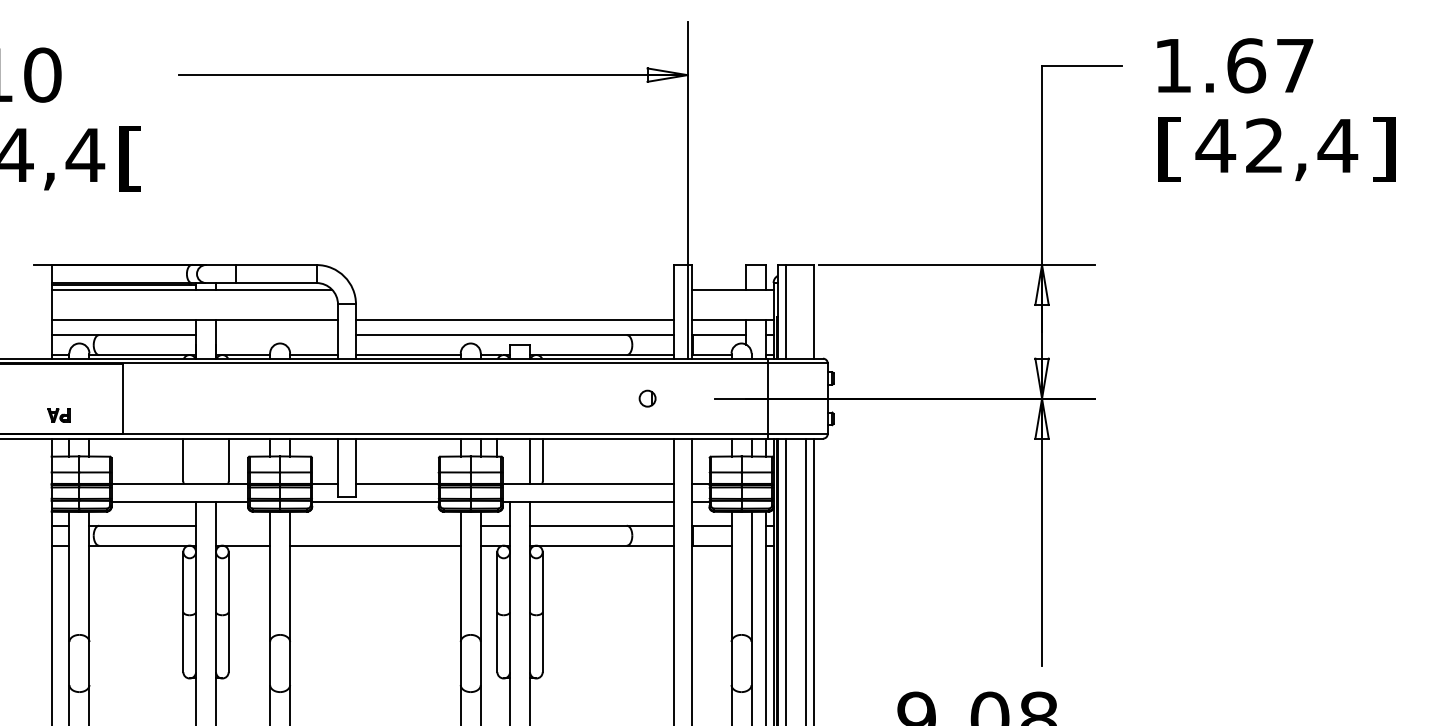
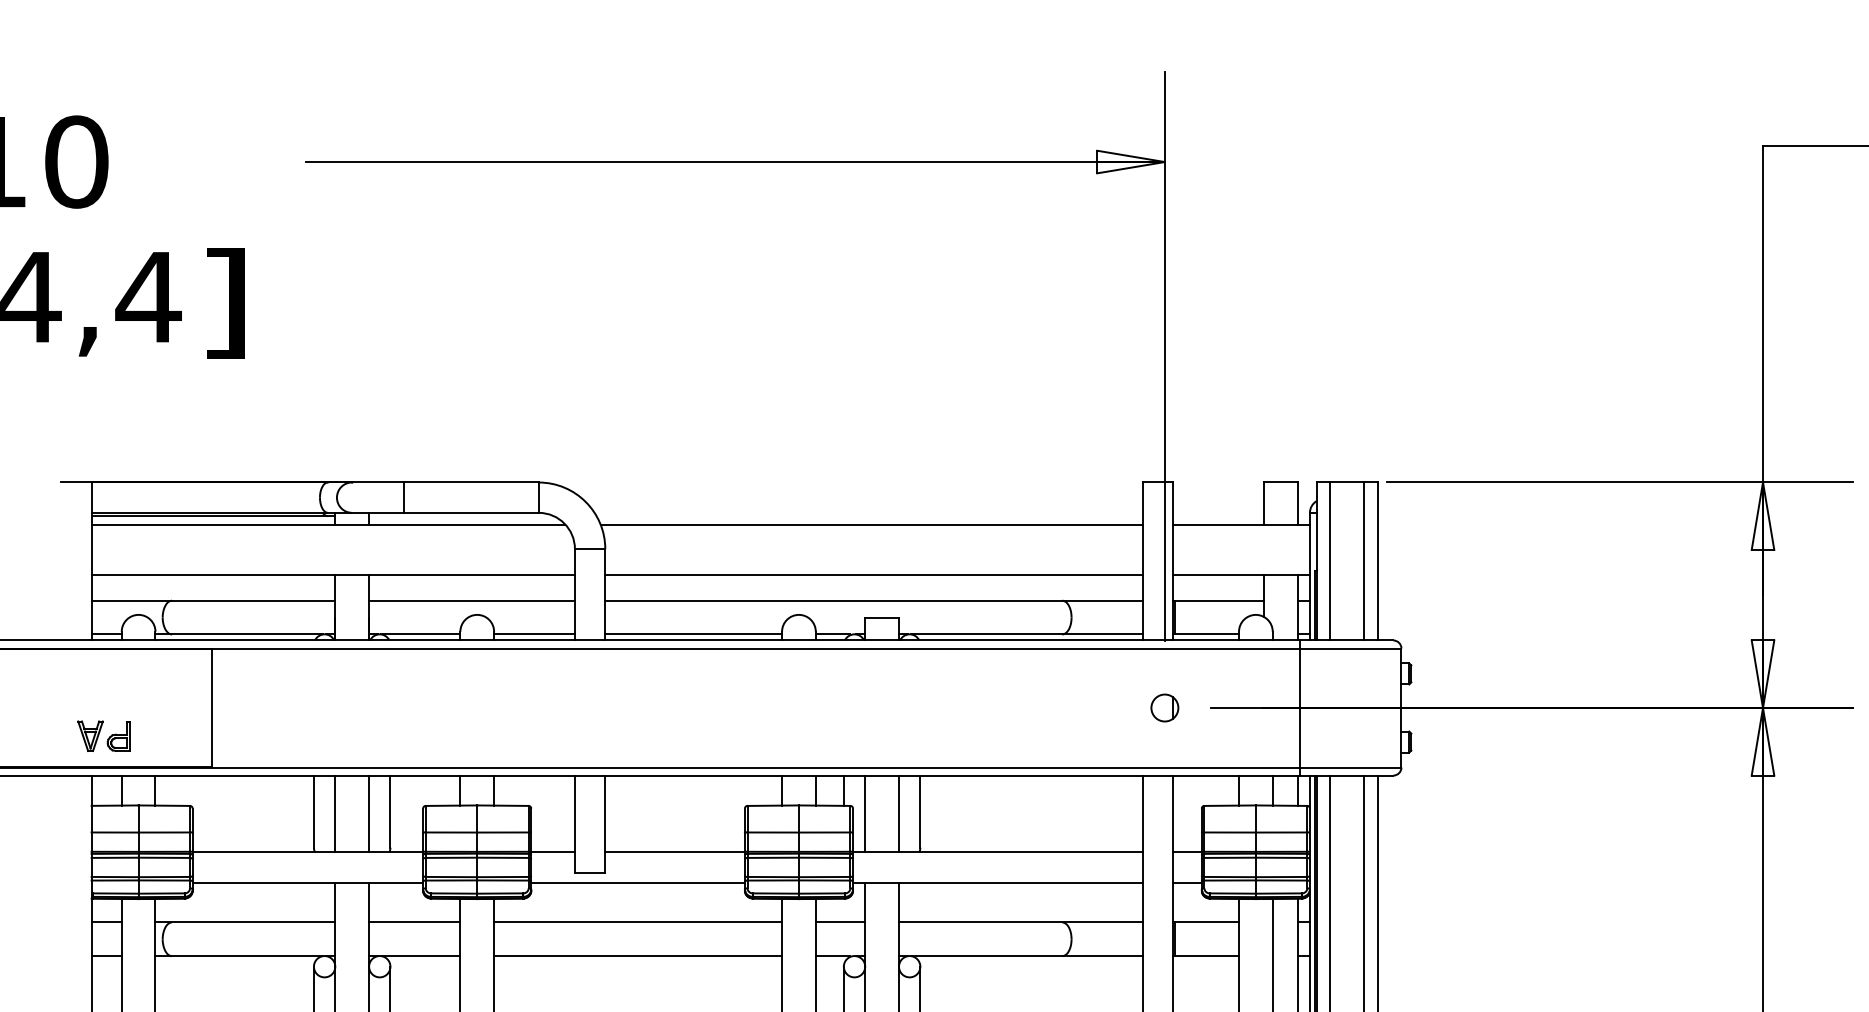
text: (130, 158) -> (224, 302), [ -> ]
line: (513, 290) -> (871, 525), added
line: (805, 311) -> (1363, 560), added
line: (276, 335) -> (471, 601), added
part: (647, 398) -> (1164, 707), moved
part: (58, 415) -> (103, 736), size x1.43
line: (196, 461) -> (336, 814), added
line: (216, 461) -> (369, 814), added
line: (510, 461) -> (865, 814), added
line: (243, 525) -> (415, 922), added
line: (375, 525) -> (638, 922), added

